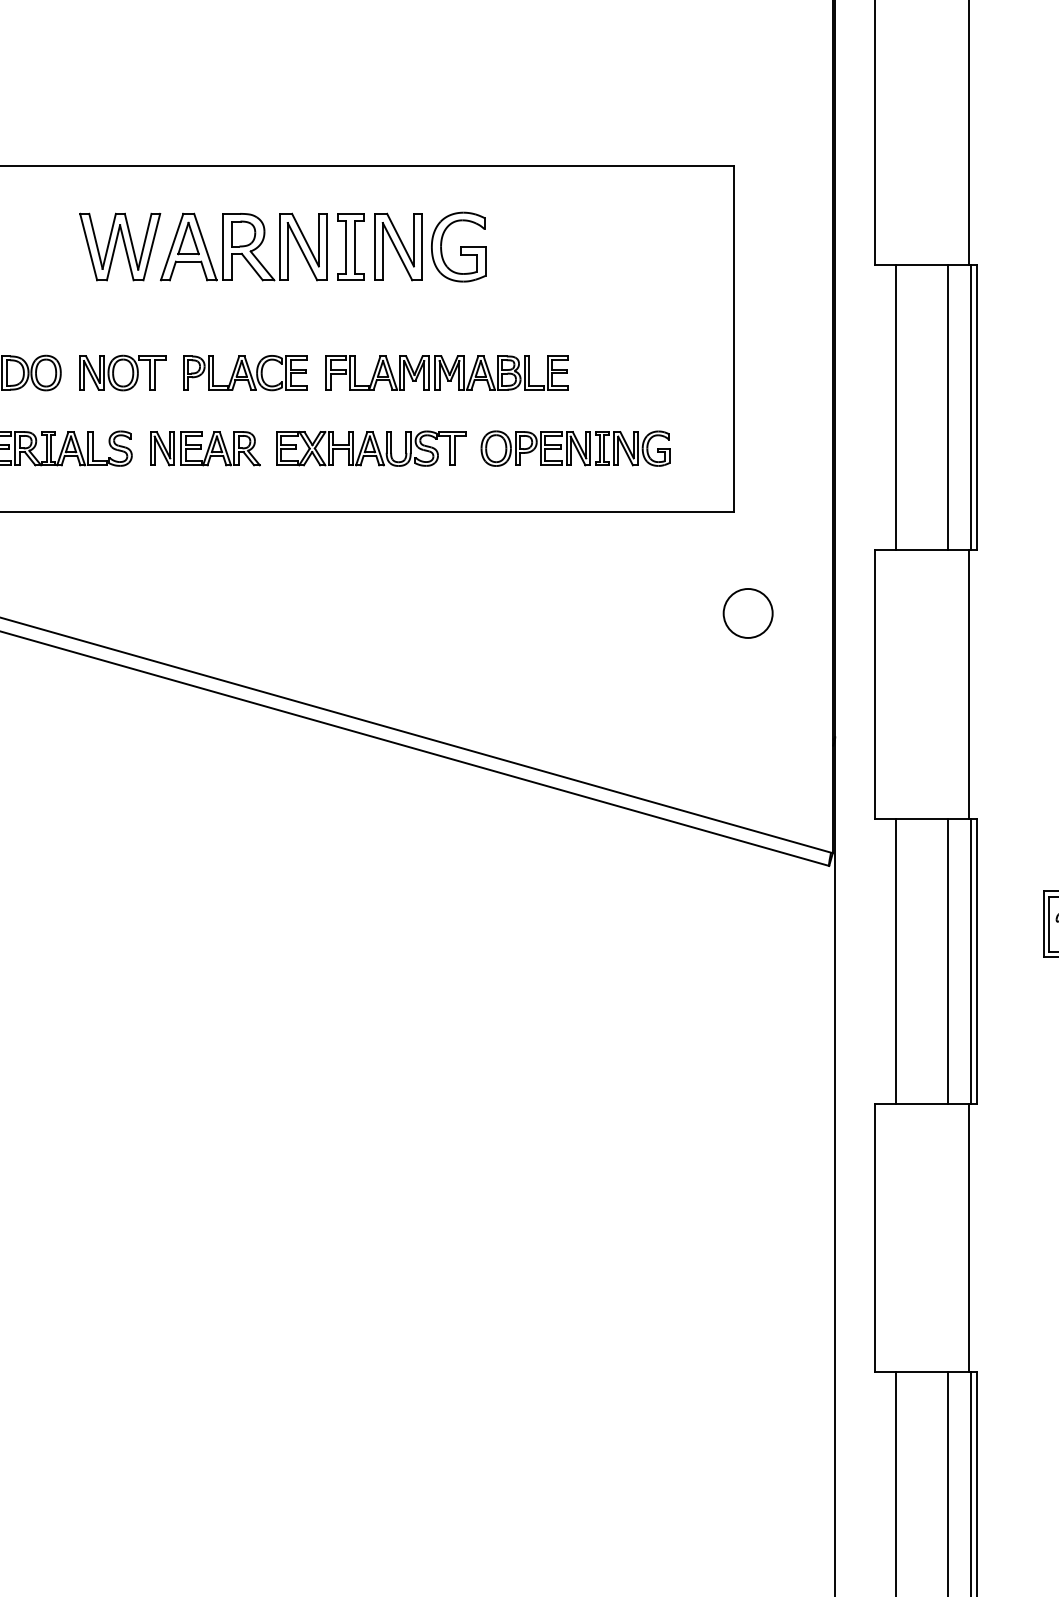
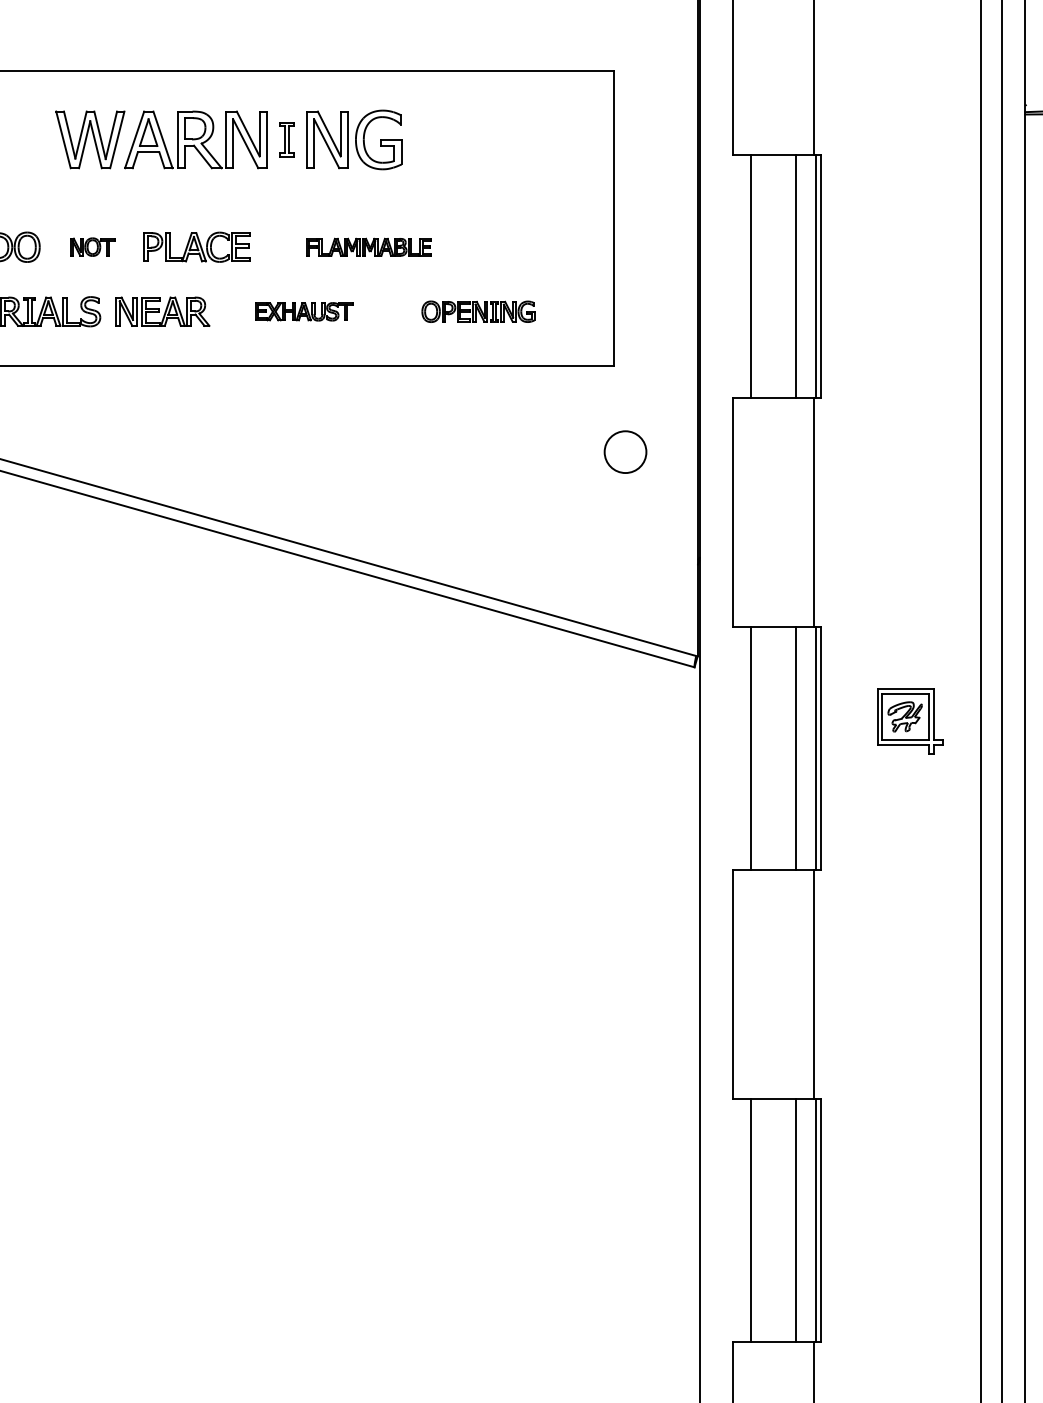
part: (350, 246) -> (286, 139), size x0.6
part: (122, 372) -> (92, 246), size x0.6
part: (446, 373) -> (368, 247), size x0.6
part: (371, 448) -> (304, 311), size x0.6
part: (575, 448) -> (478, 311), size x0.7

